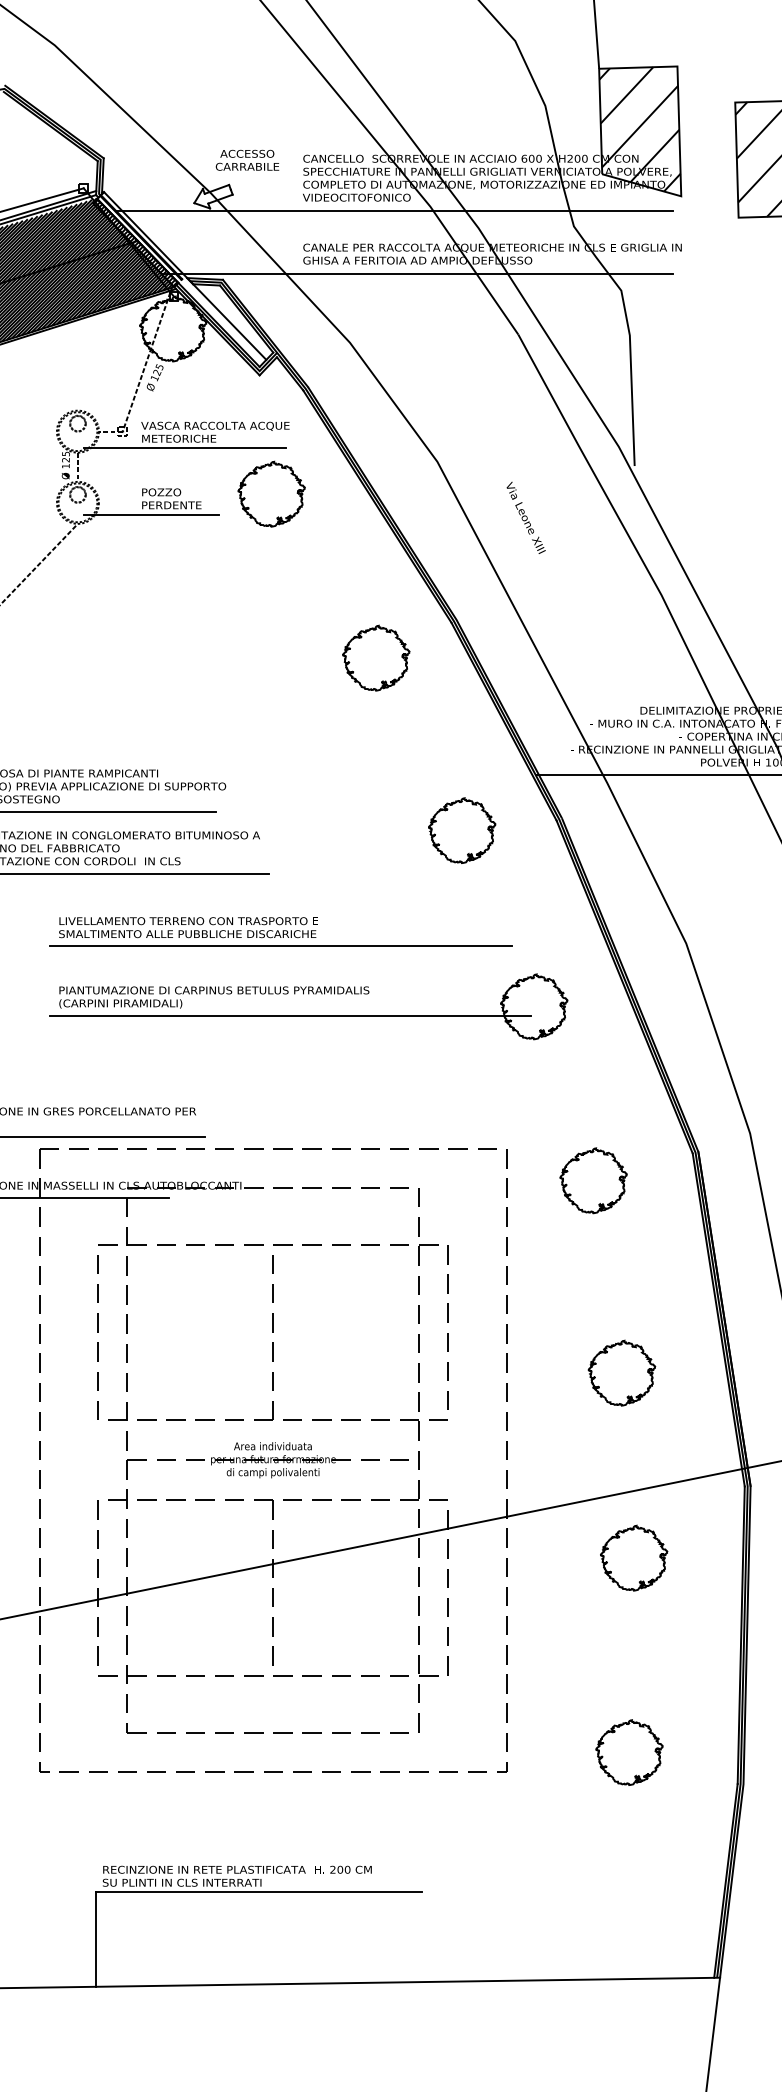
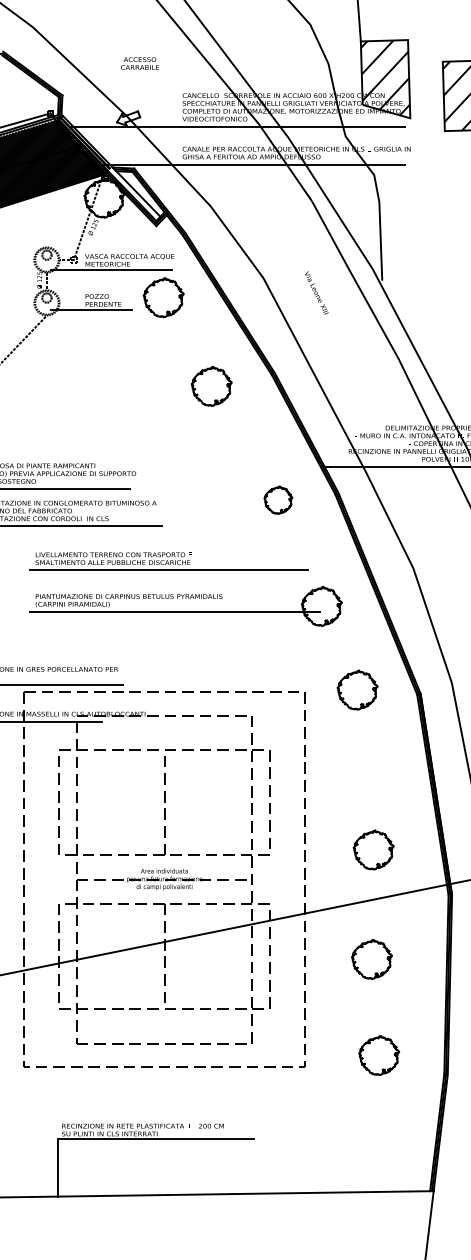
text: (246, 160) -> (139, 63), moved
text: (525, 517) -> (316, 292), moved
part: (376, 658) -> (211, 386), moved
part: (462, 829) -> (278, 499), size x0.7
part: (593, 1179) -> (357, 689), moved
part: (621, 1372) -> (373, 849), moved
part: (633, 1558) -> (371, 959), moved

